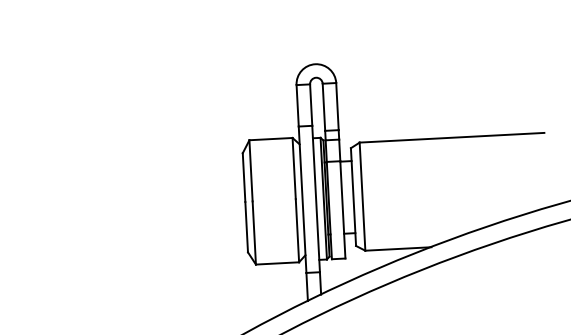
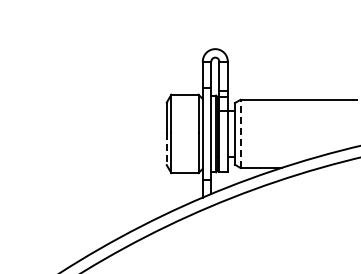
line: (362, 195) -> (240, 133), solid -> dashed
line: (246, 227) -> (166, 149), solid -> dashed

